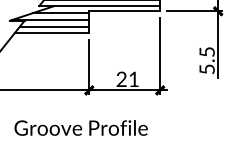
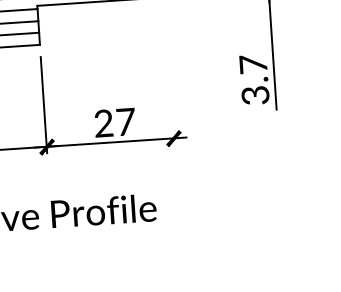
line: (160, 55) -> (170, 76), removed
text: (206, 60) -> (253, 79), 5.5 -> 3.7
text: (134, 78) -> (126, 120), 21 -> 27

